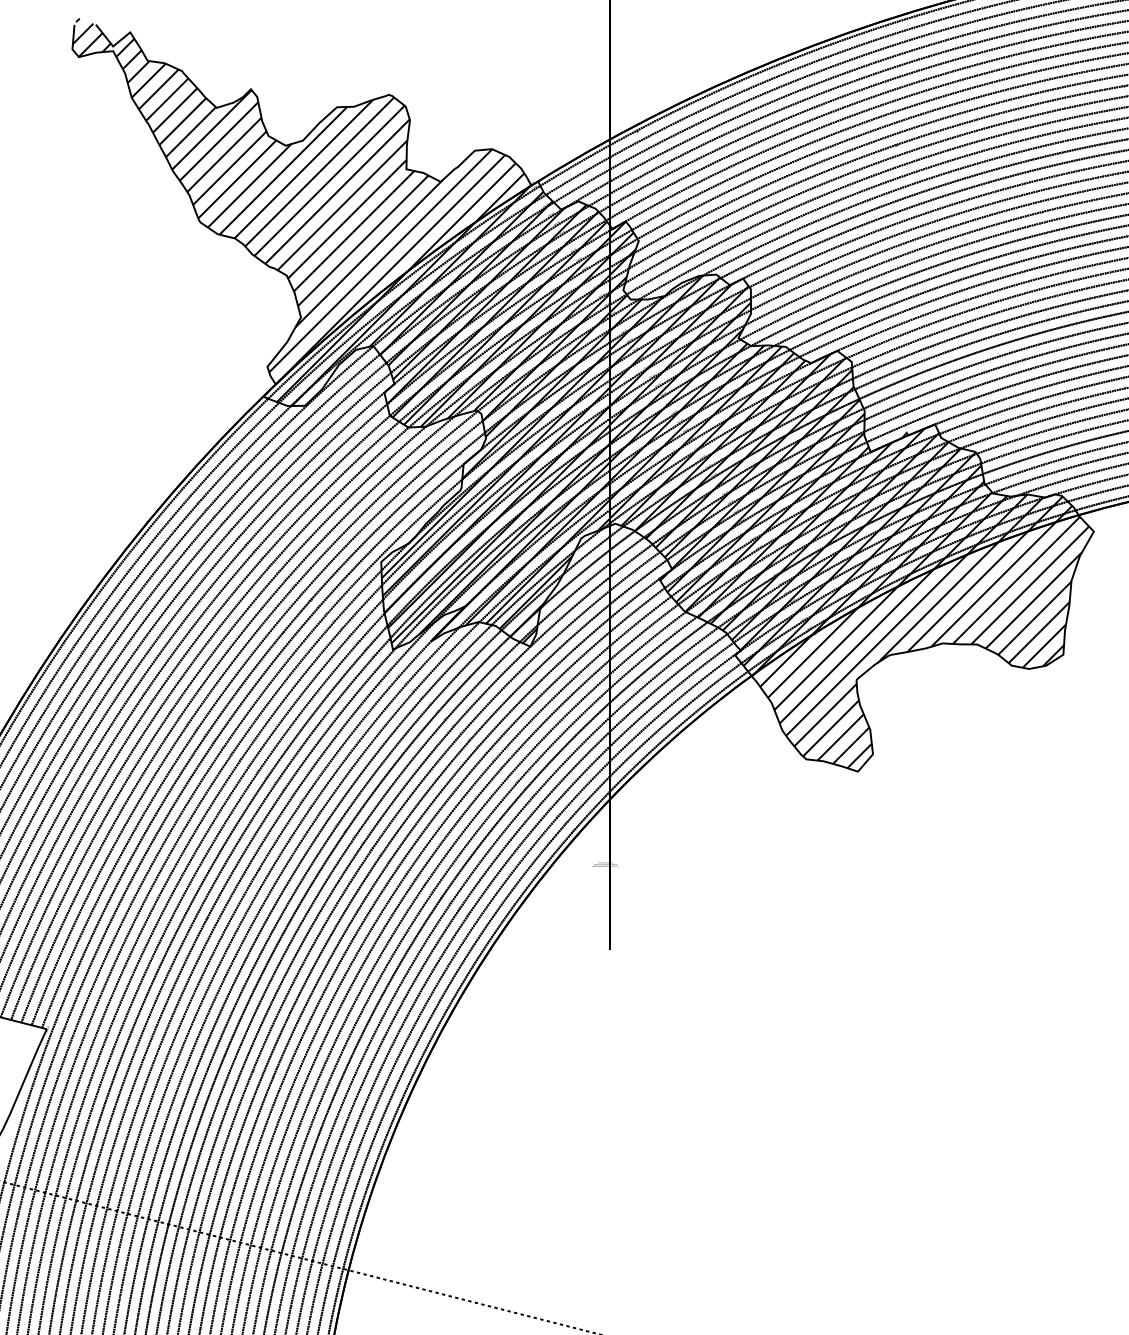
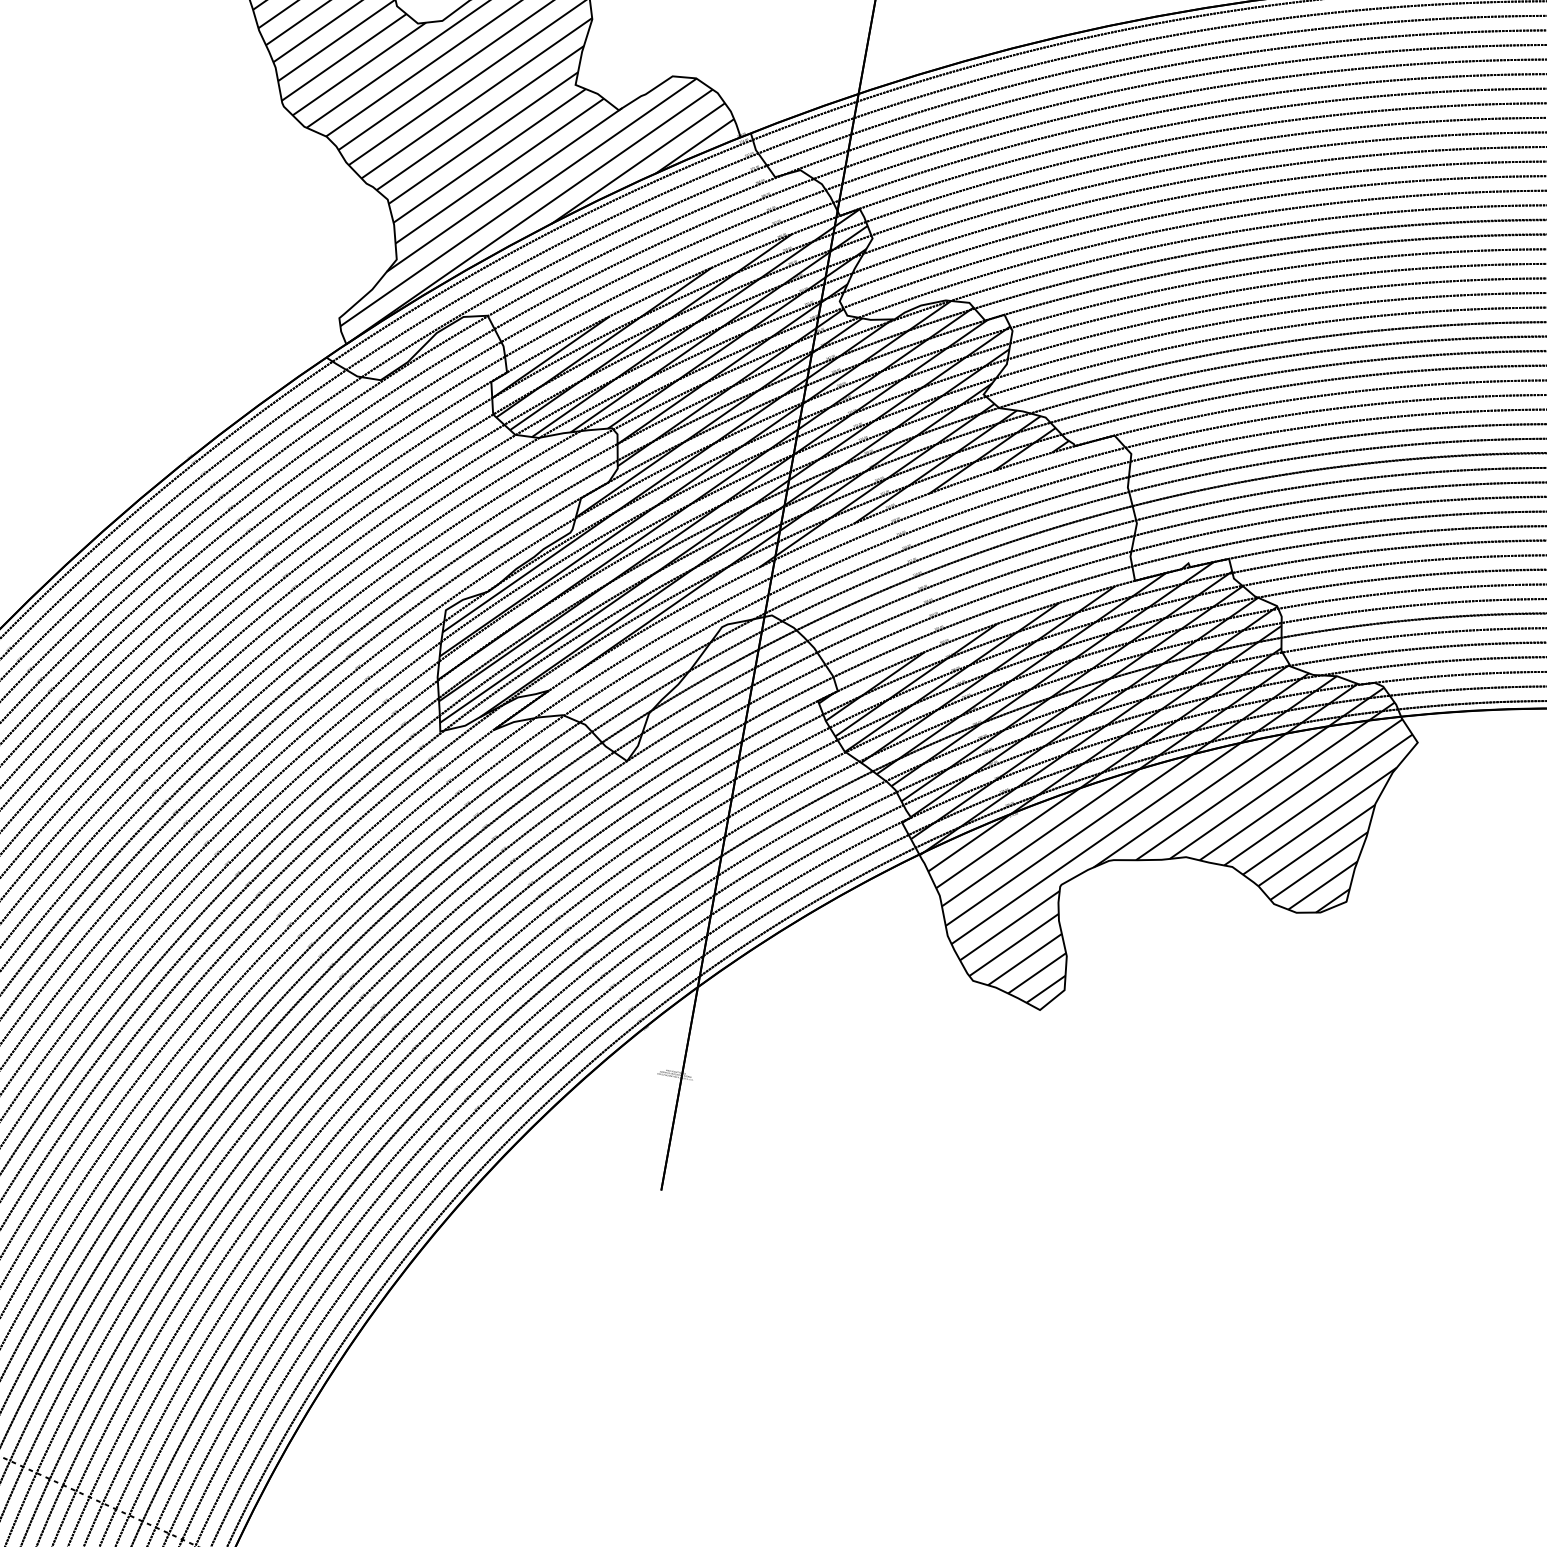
hatch: (435, 296) -> (583, 264), removed
hatch: (651, 498) -> (827, 590), removed

